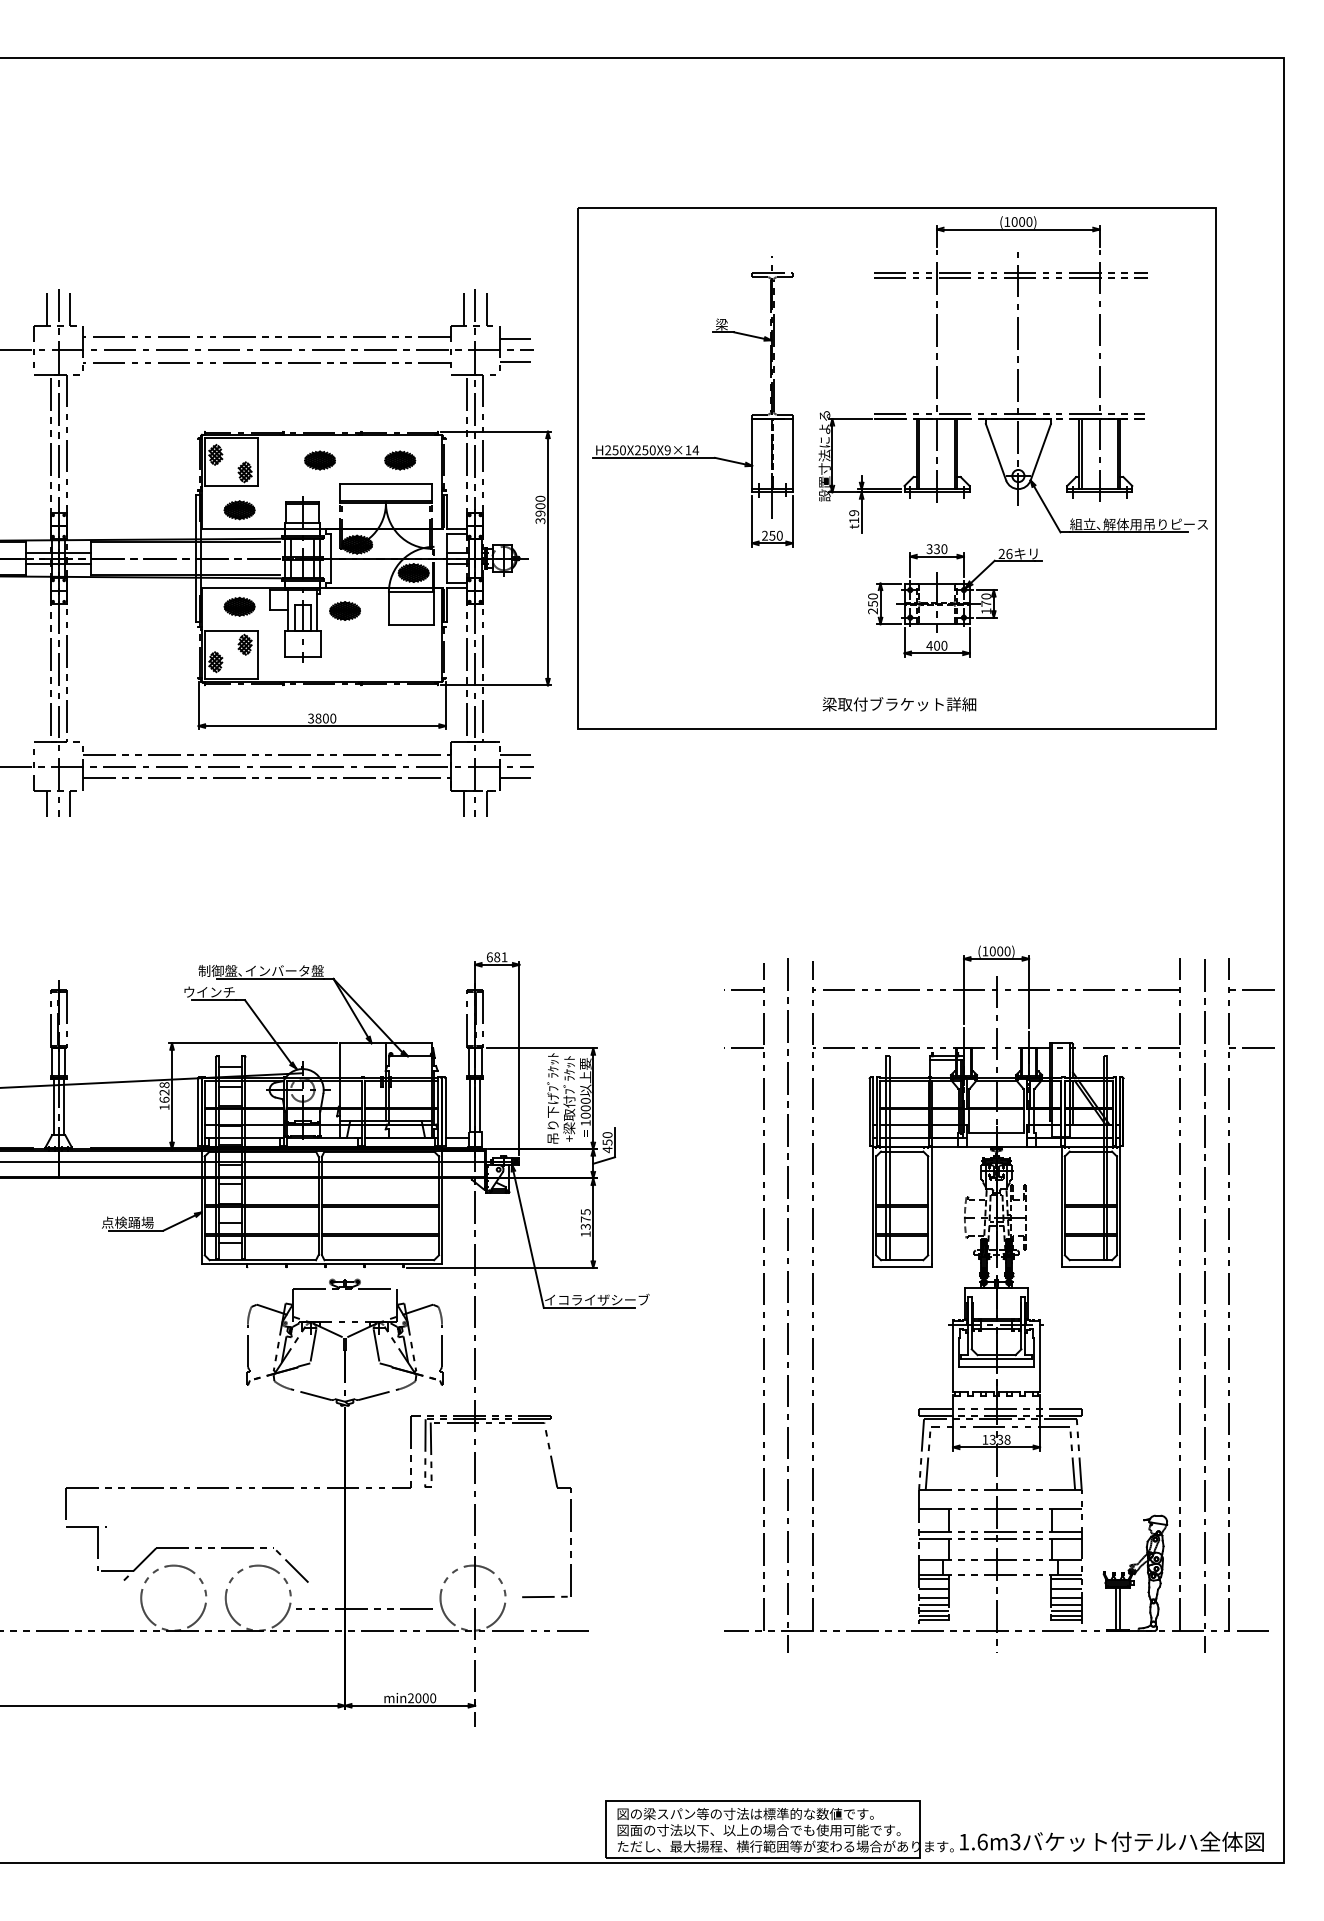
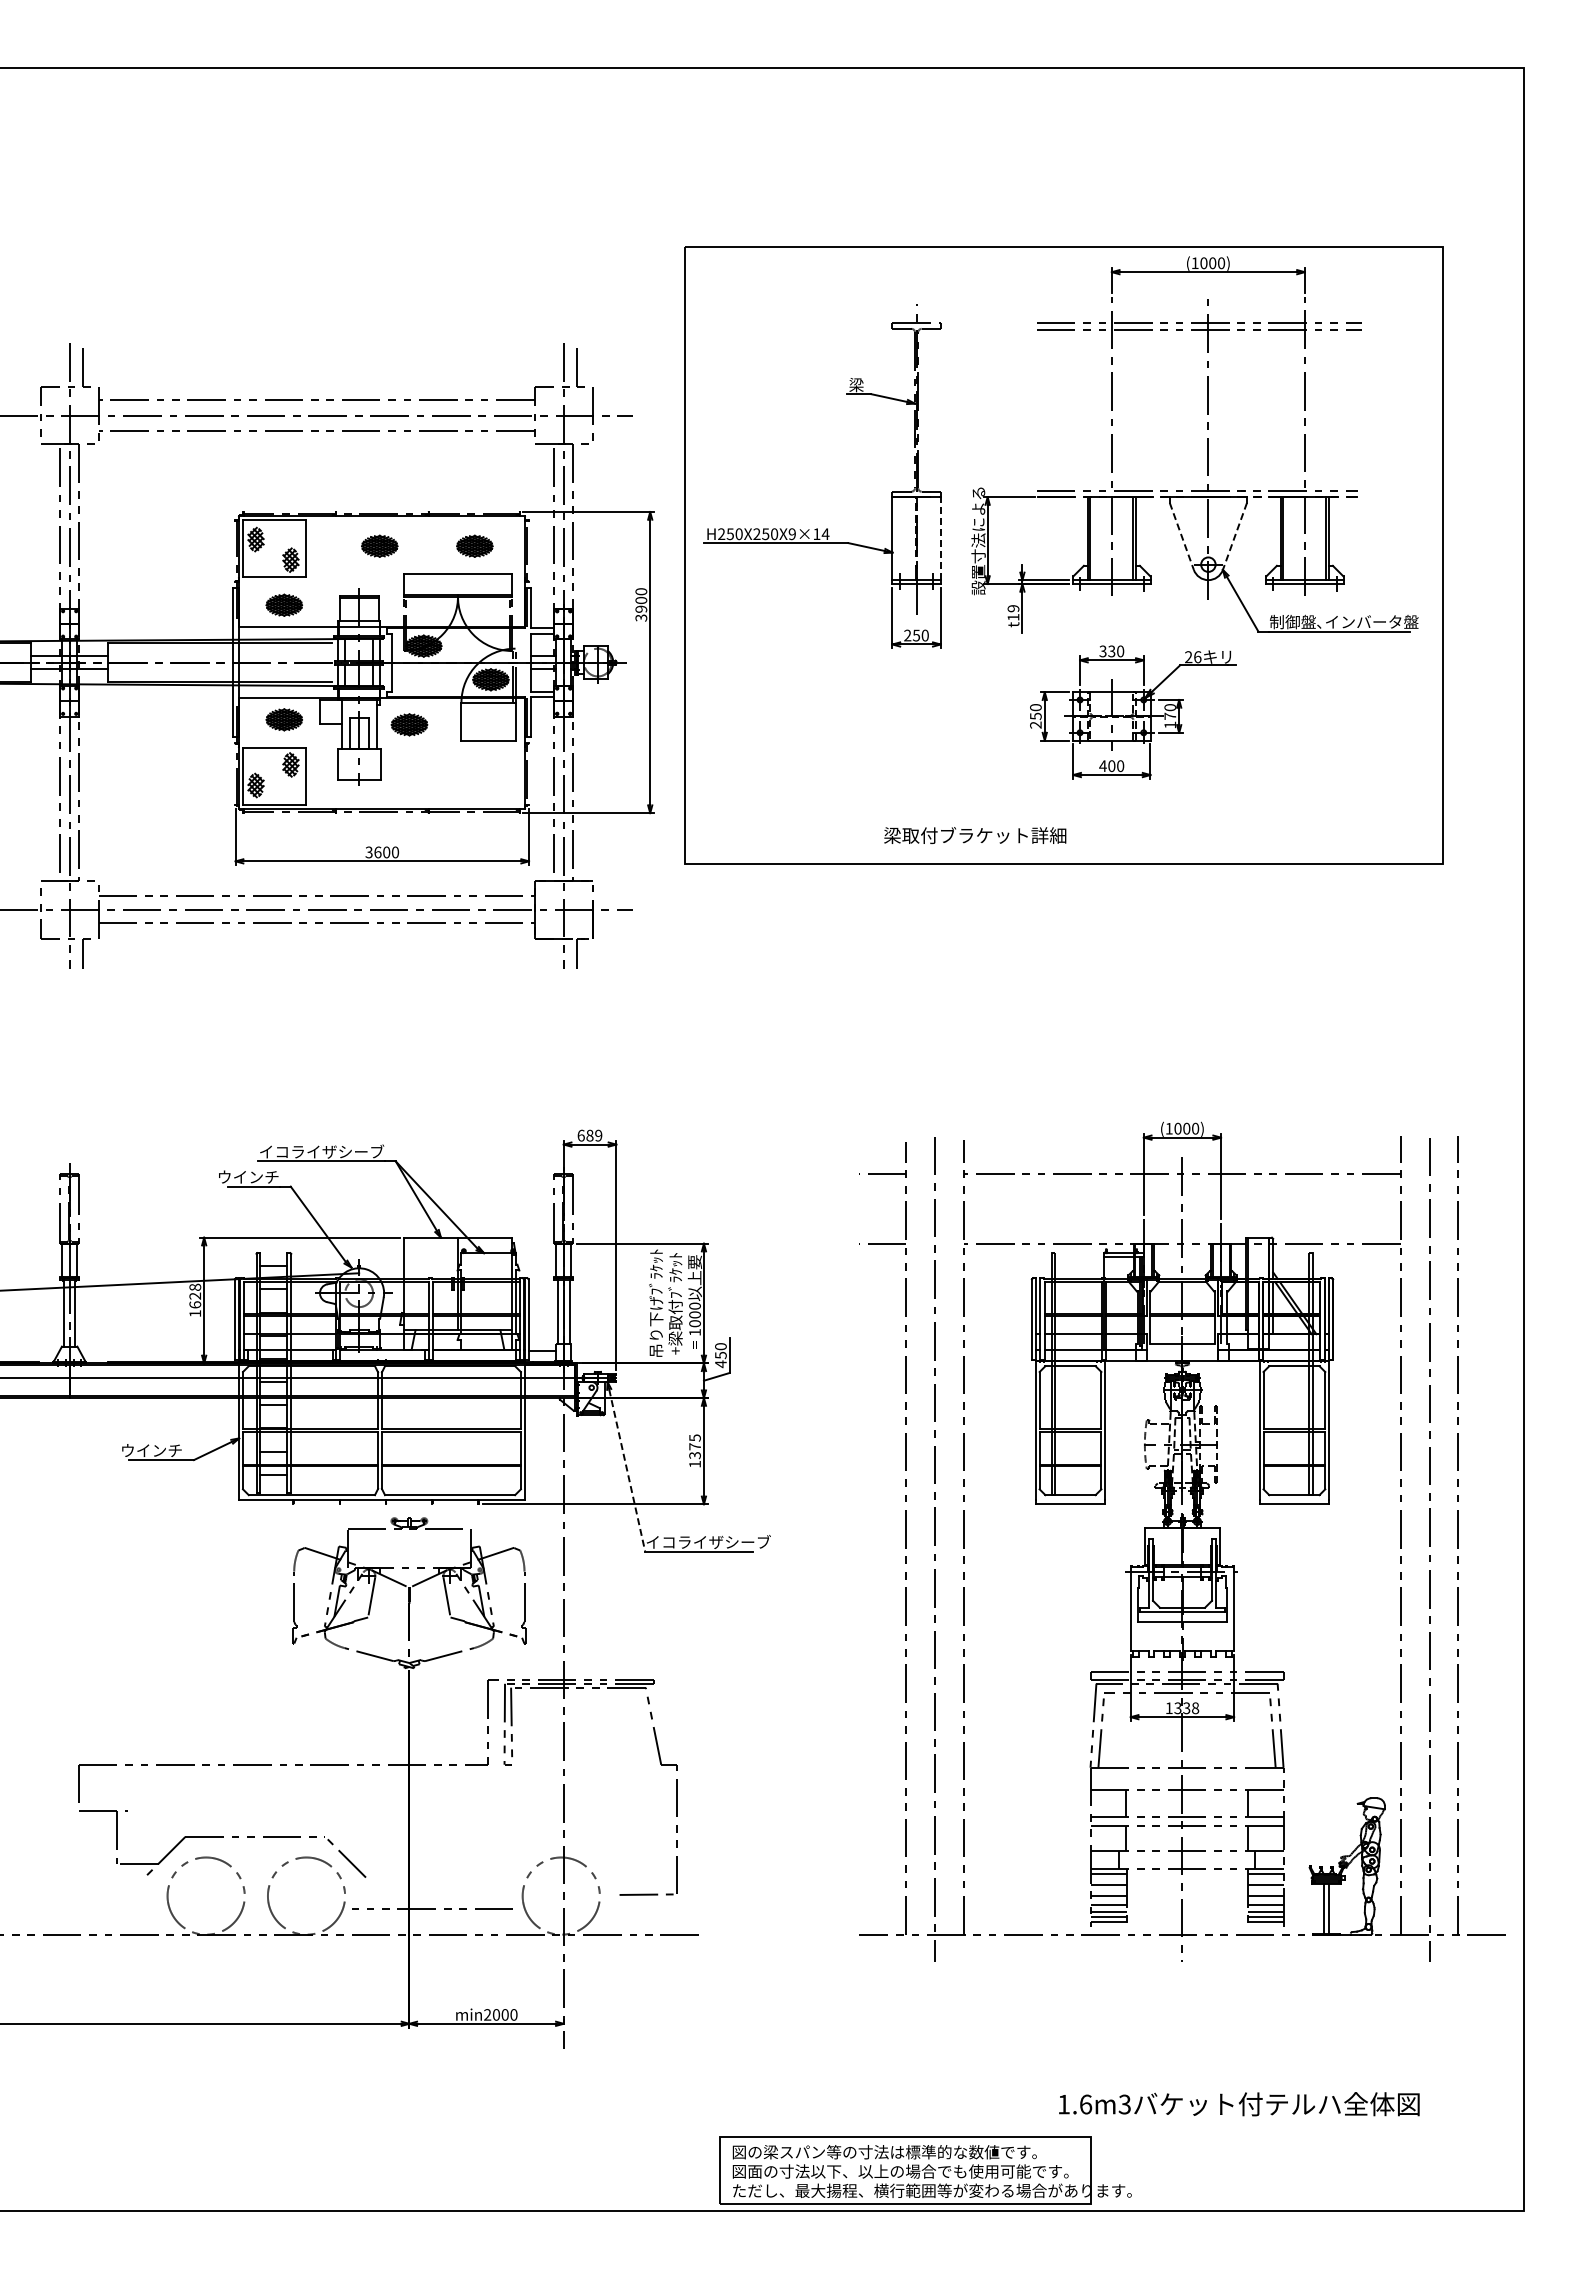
line: (47, 307) -> (56, 364), removed
line: (463, 307) -> (550, 364), removed
line: (515, 339) -> (611, 402), removed
line: (515, 362) -> (611, 429), removed
line: (995, 452) -> (1181, 536), solid -> dashed
line: (1040, 452) -> (1234, 536), solid -> dashed
line: (792, 453) -> (940, 538), solid -> dashed
text: (1139, 523) -> (1351, 621), 組立､解体用吊りピース -> 制御盤､インバータ盤
text: (899, 704) -> (975, 835), moved
text: (318, 718) -> (377, 852), 3800 -> 3600
line: (515, 755) -> (611, 896), removed
line: (515, 778) -> (611, 923), removed
line: (47, 803) -> (56, 953), removed
line: (463, 803) -> (550, 953), removed
text: (504, 957) -> (598, 1135), 681 -> 689
text: (260, 970) -> (309, 1151), 制御盤､インバータ盤 -> イコライザシーブ
line: (1251, 989) -> (1485, 1174), removed
line: (1251, 1048) -> (1485, 1243), removed
text: (127, 1222) -> (151, 1450), 点検踊場 -> ウインチ
line: (528, 1240) -> (627, 1471), solid -> dashed
text: (1112, 1842) -> (1239, 2104), moved

